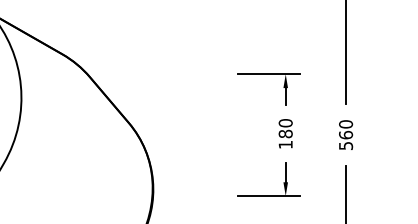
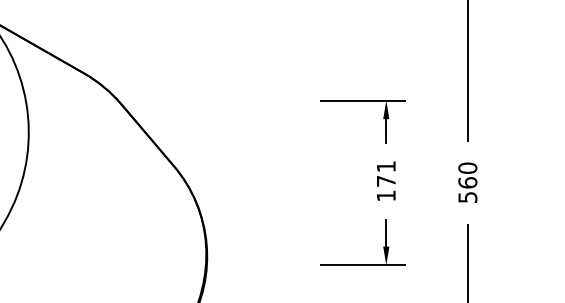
text: (285, 128) -> (385, 173), 180 -> 171

